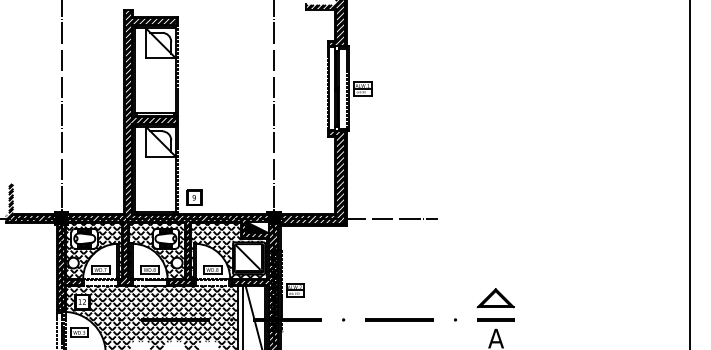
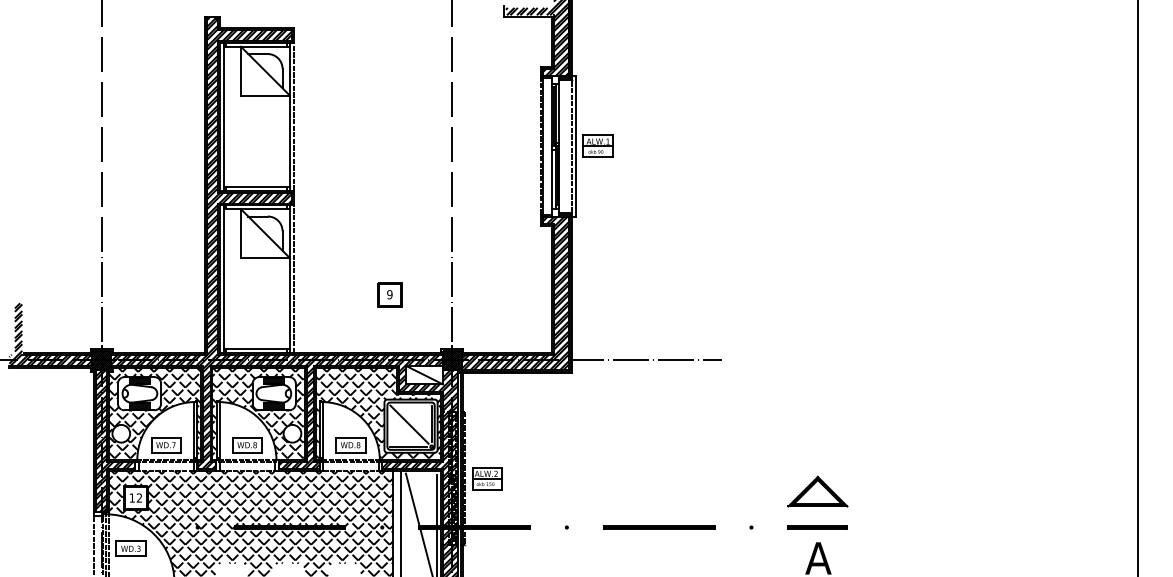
part: (194, 197) -> (390, 294), moved
fill: (257, 227) -> (424, 375), removed

